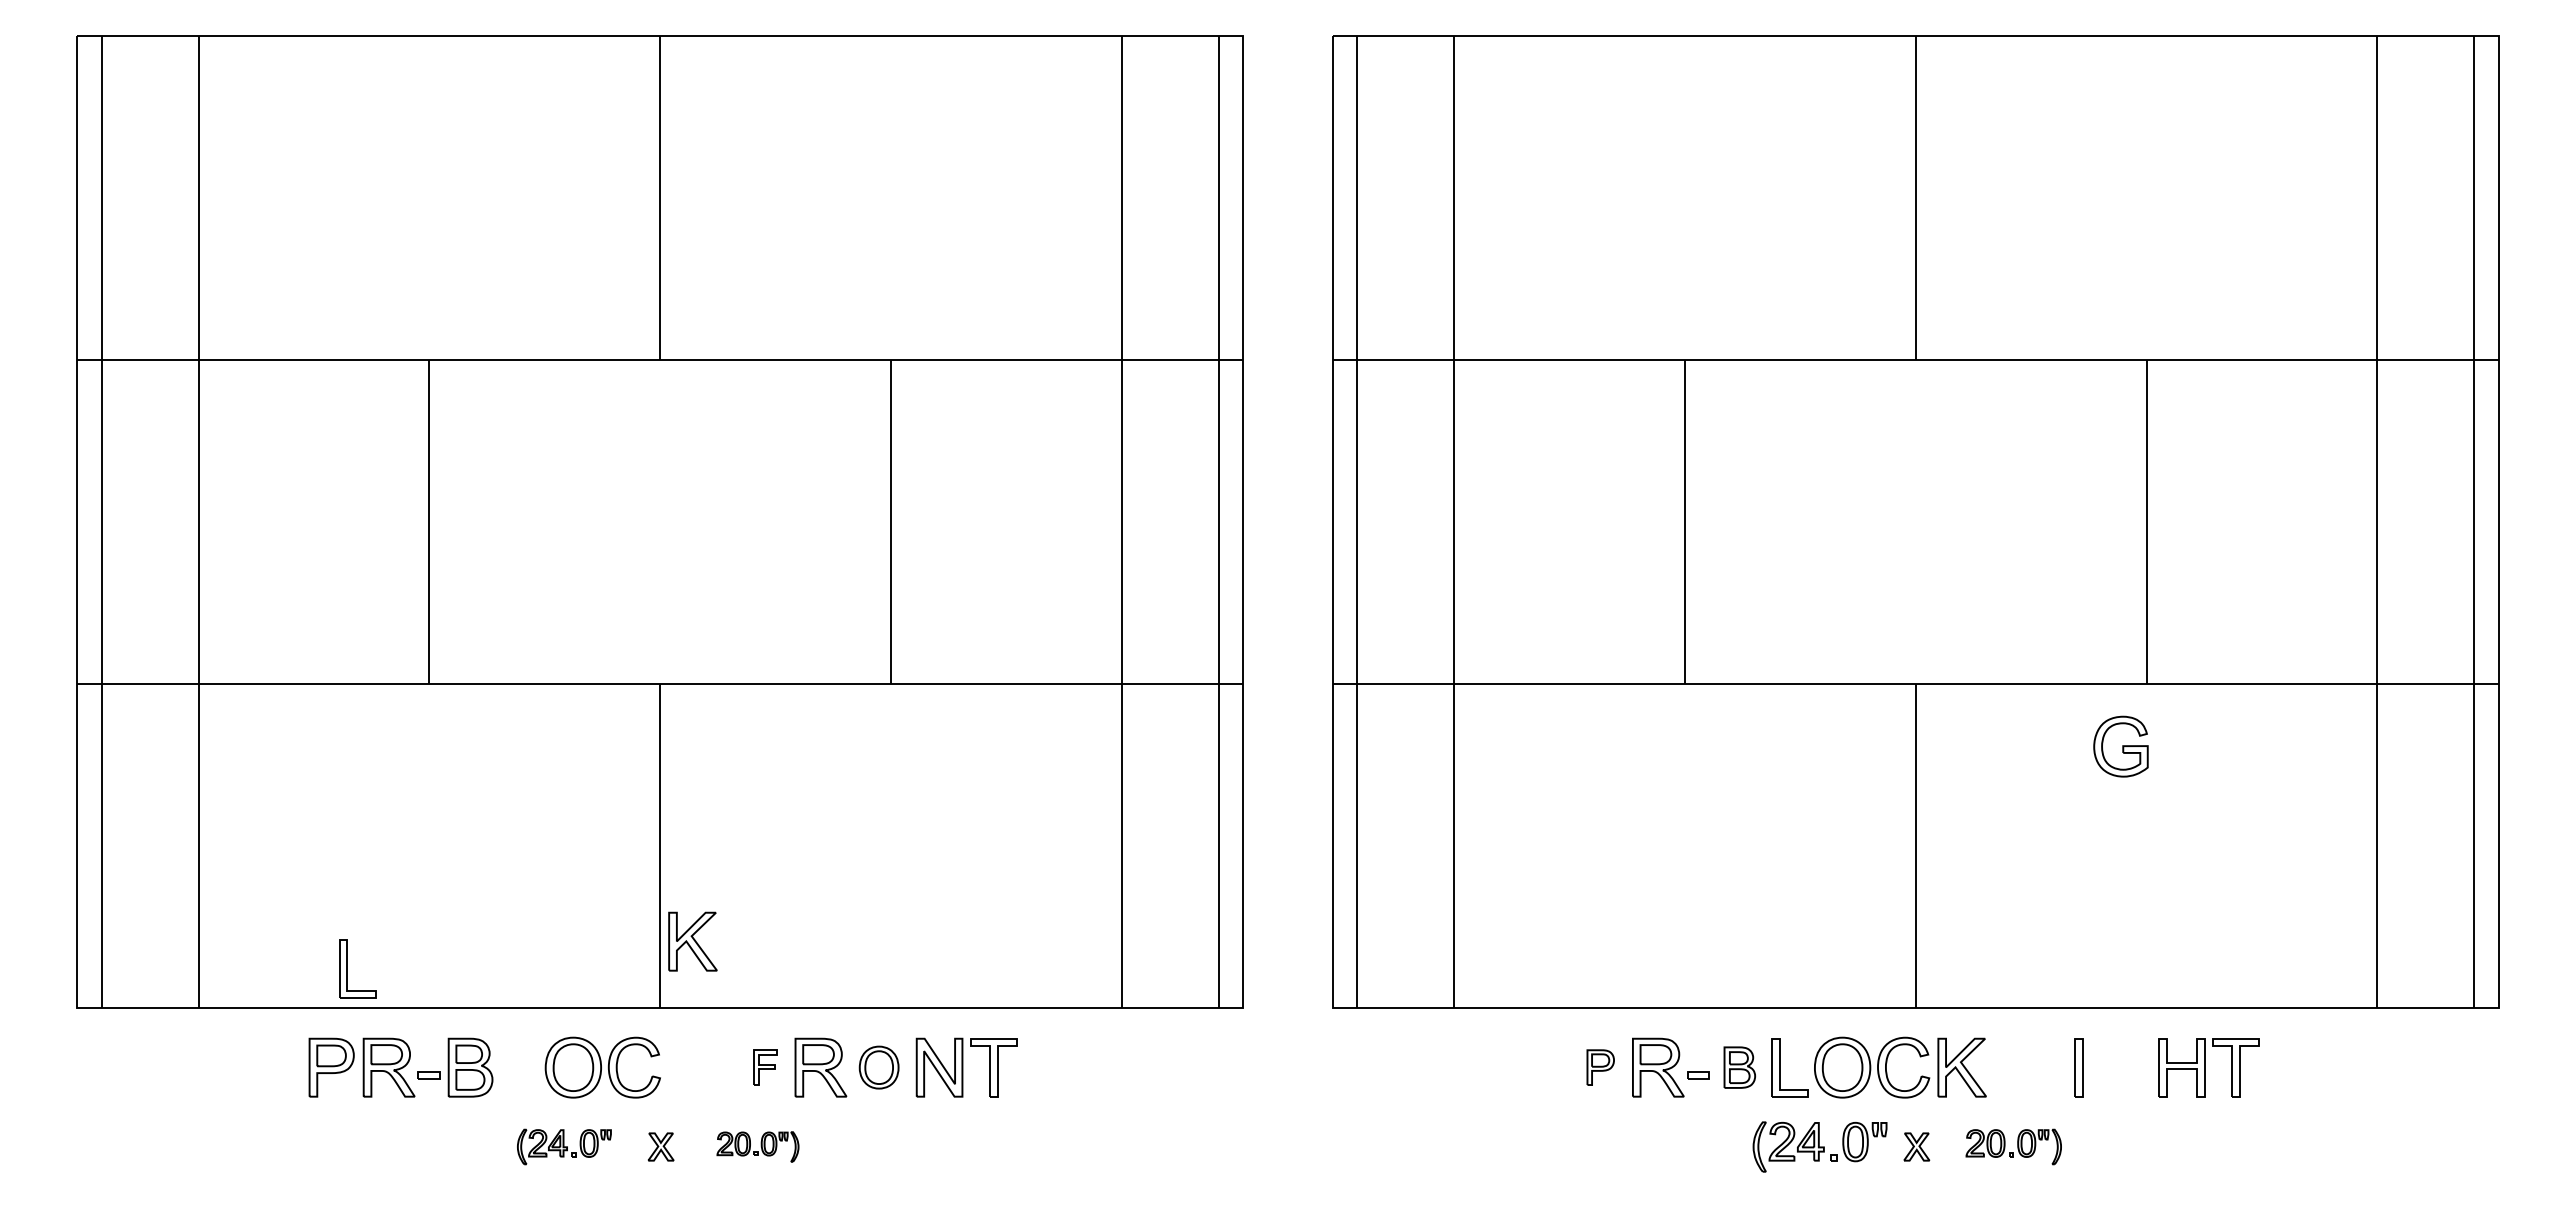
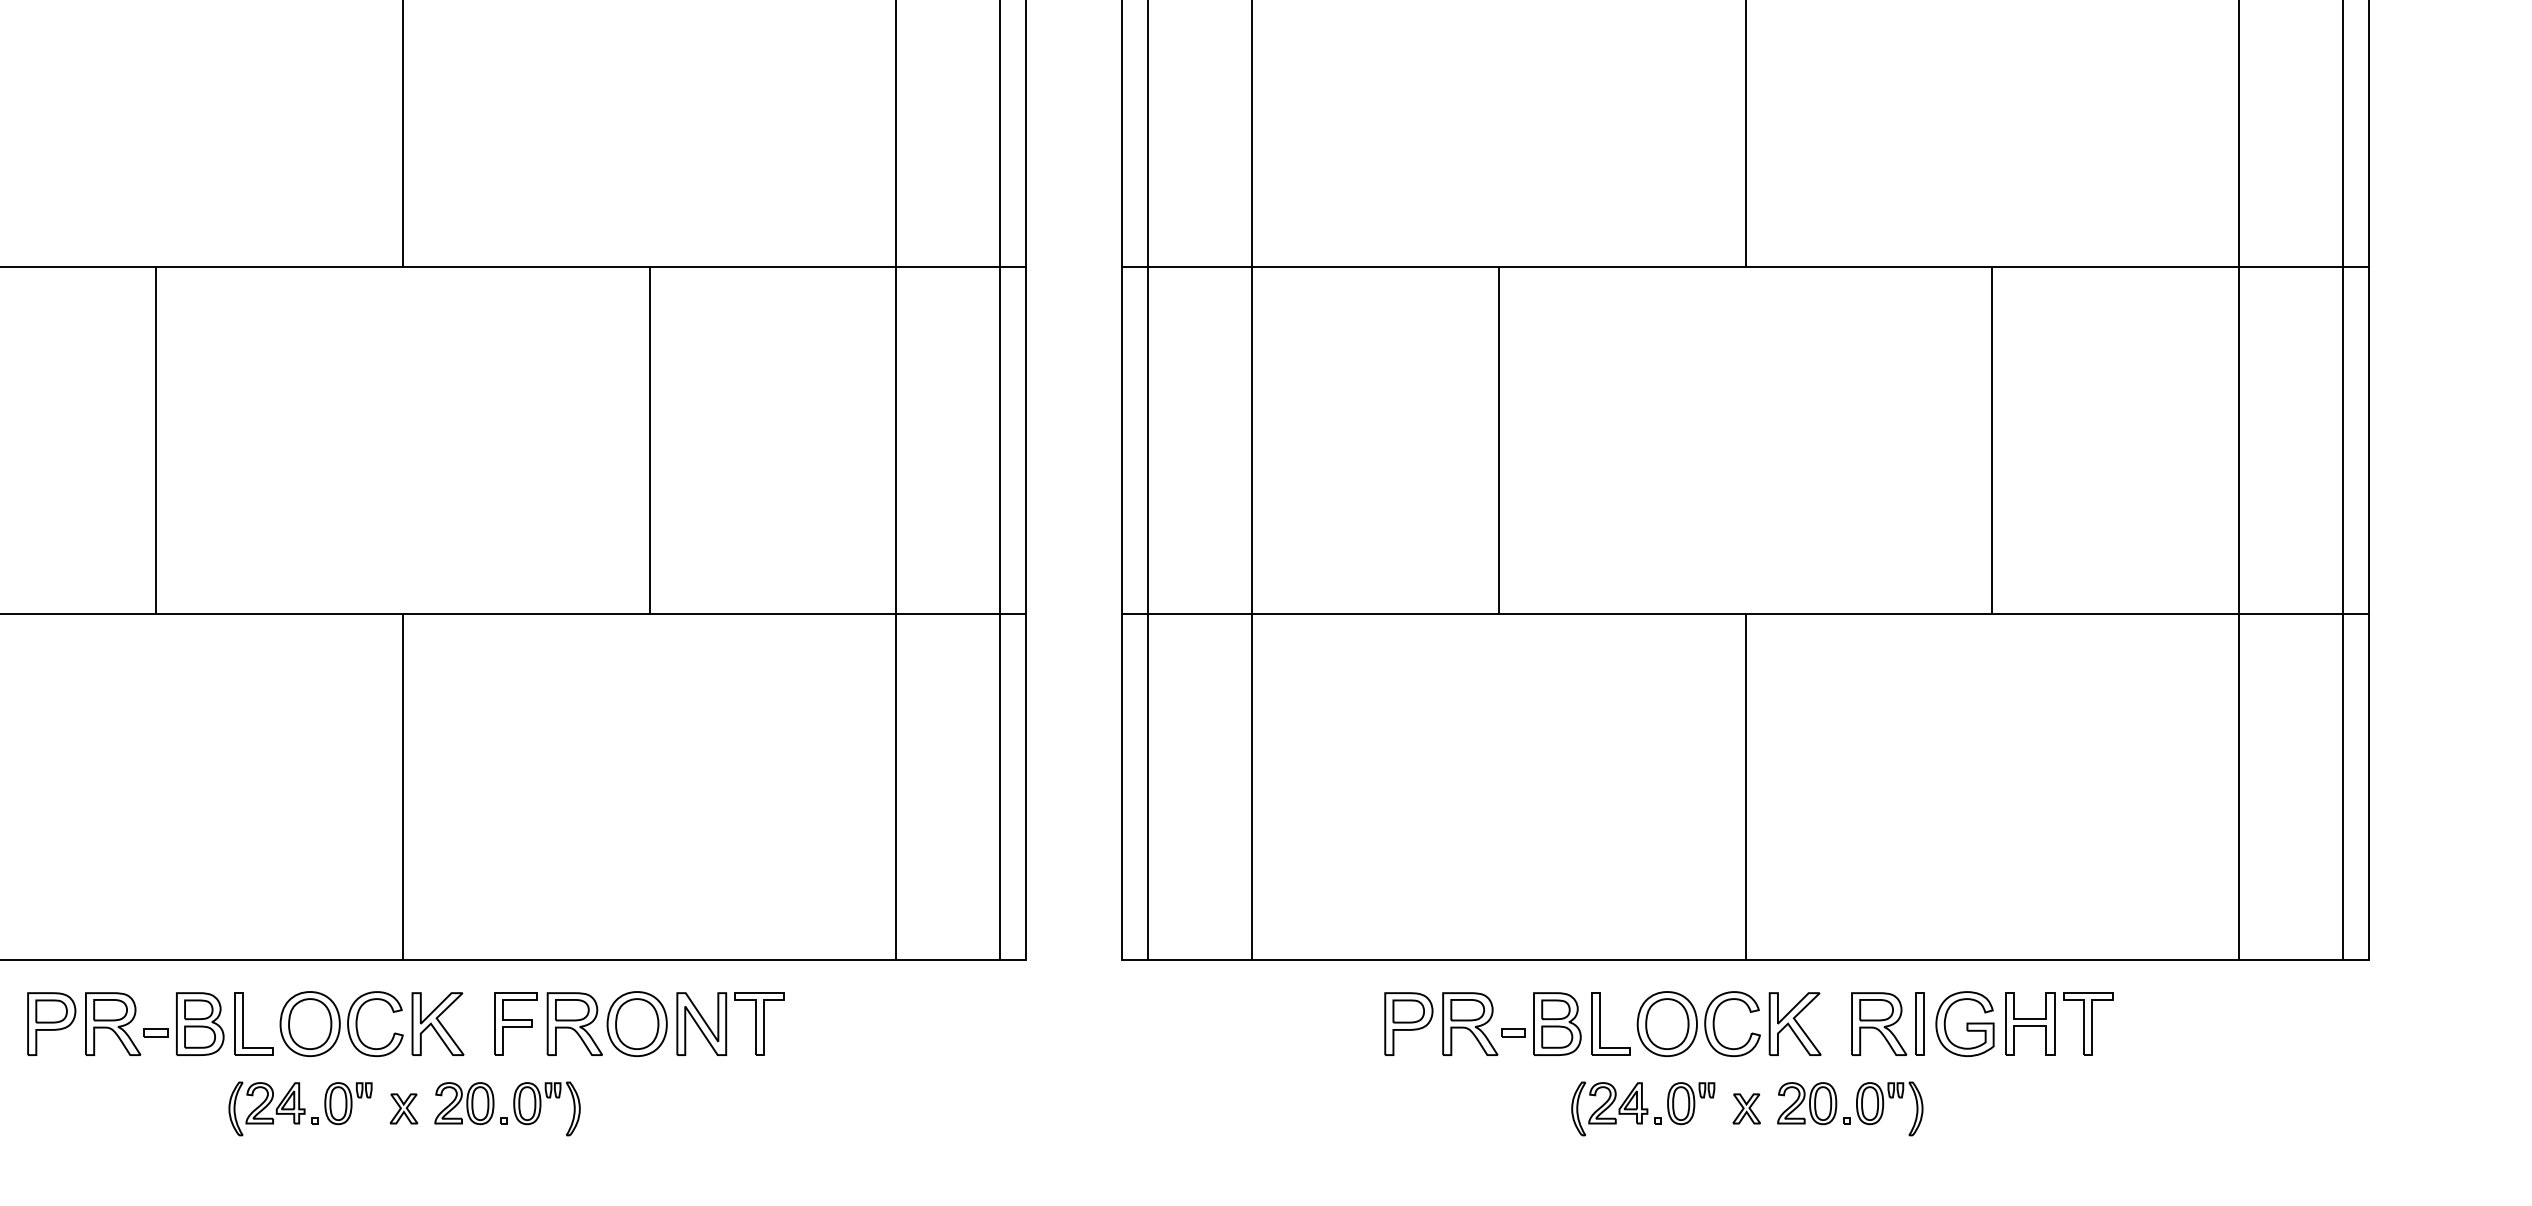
part: (2120, 746) -> (1964, 1023), moved
part: (692, 941) -> (437, 1023), moved
part: (347, 968) -> (242, 1023), moved
part: (765, 1067) -> (515, 1023), size x1.67
part: (878, 1067) -> (636, 1023), size x1.43
part: (1600, 1067) -> (1408, 1023), size x1.67
part: (1739, 1067) -> (1557, 1023), size x1.43
part: (2040, 1067) -> (1878, 1023), added
part: (564, 1146) -> (300, 1108), size x1.43
part: (757, 1146) -> (507, 1108), size x1.67
part: (2013, 1146) -> (1850, 1108), size x1.43

